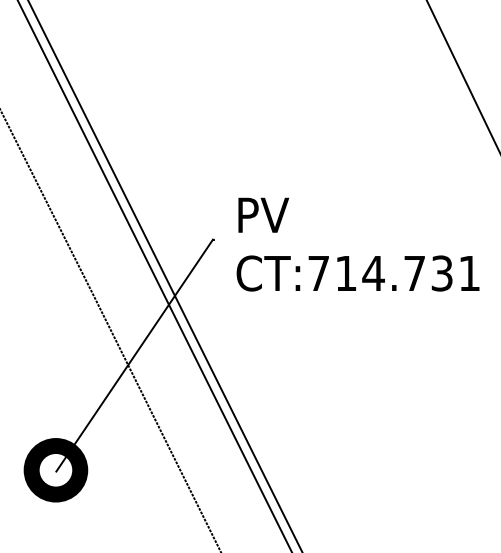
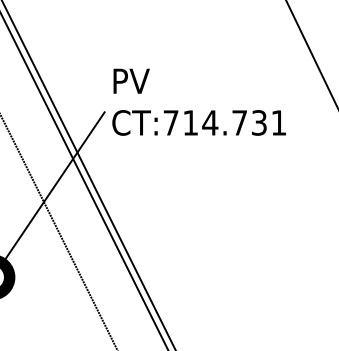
text: (357, 244) -> (198, 102), moved

